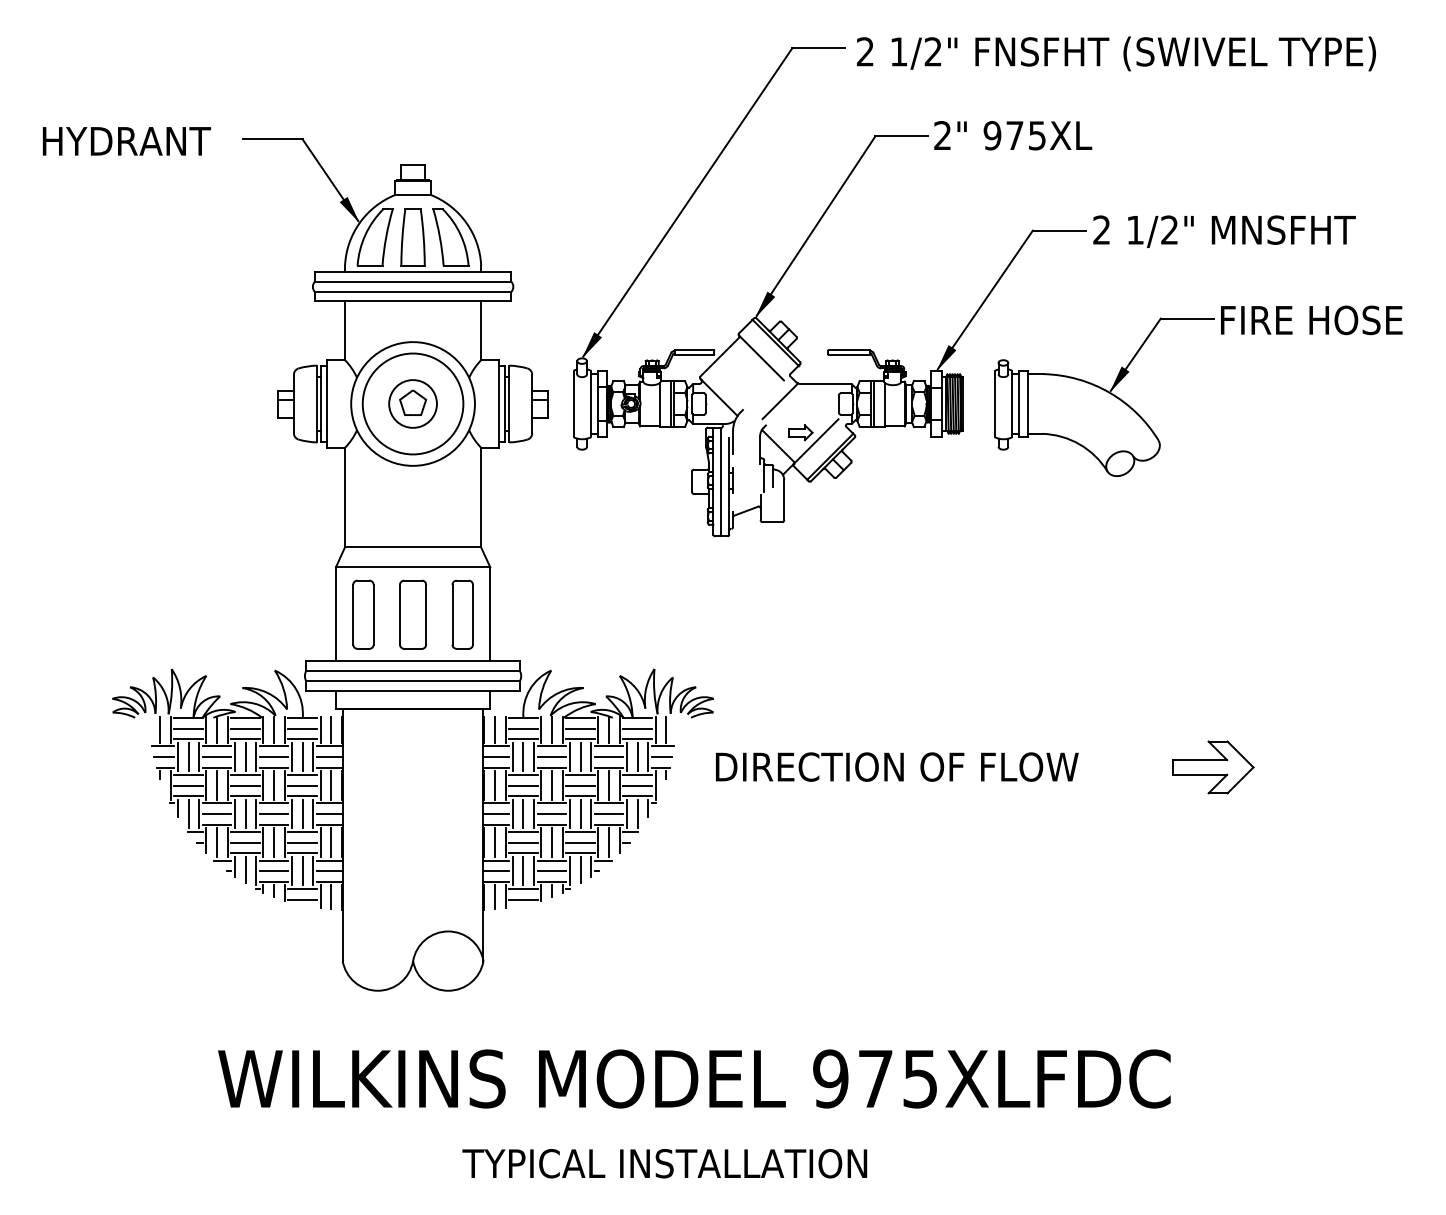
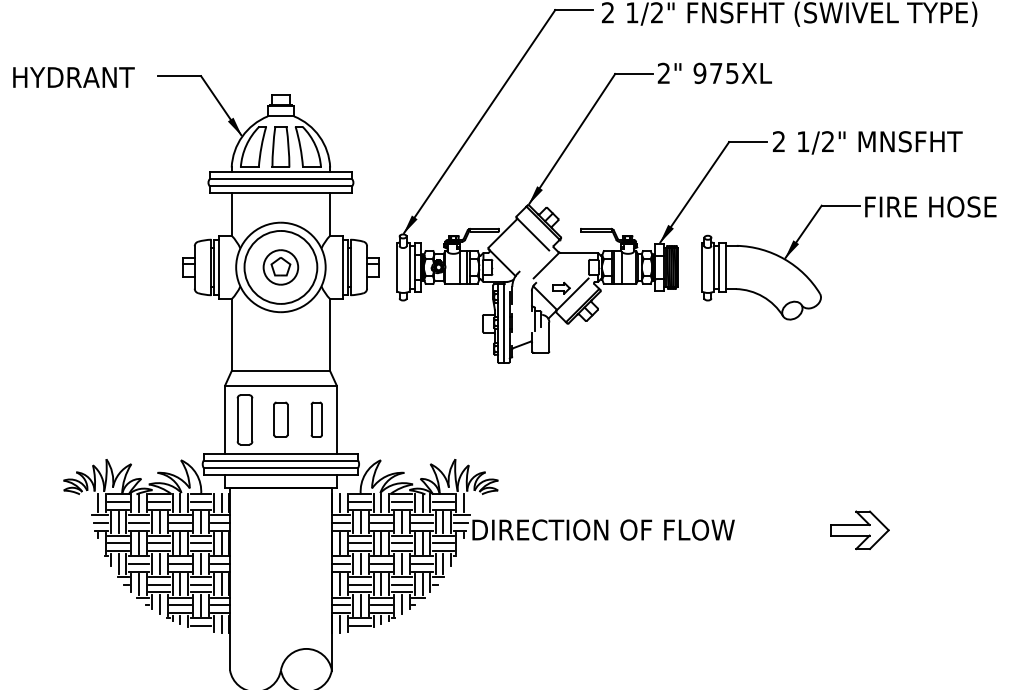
part: (412, 614) -> (280, 419), size x0.7
part: (462, 614) -> (316, 419), size x0.7
text: (897, 766) -> (603, 529), moved

